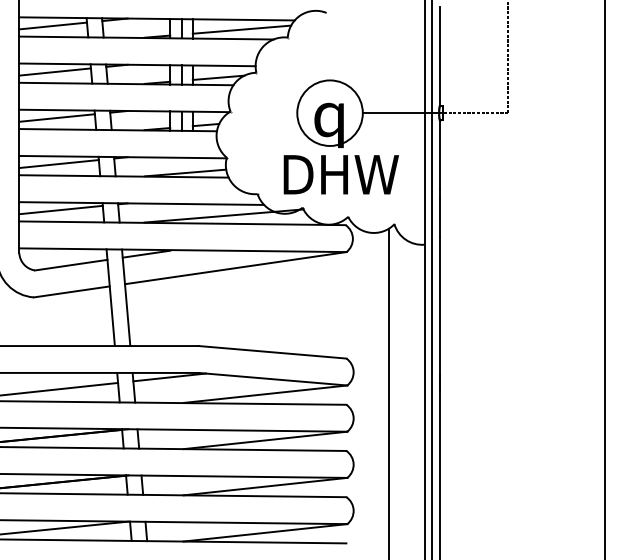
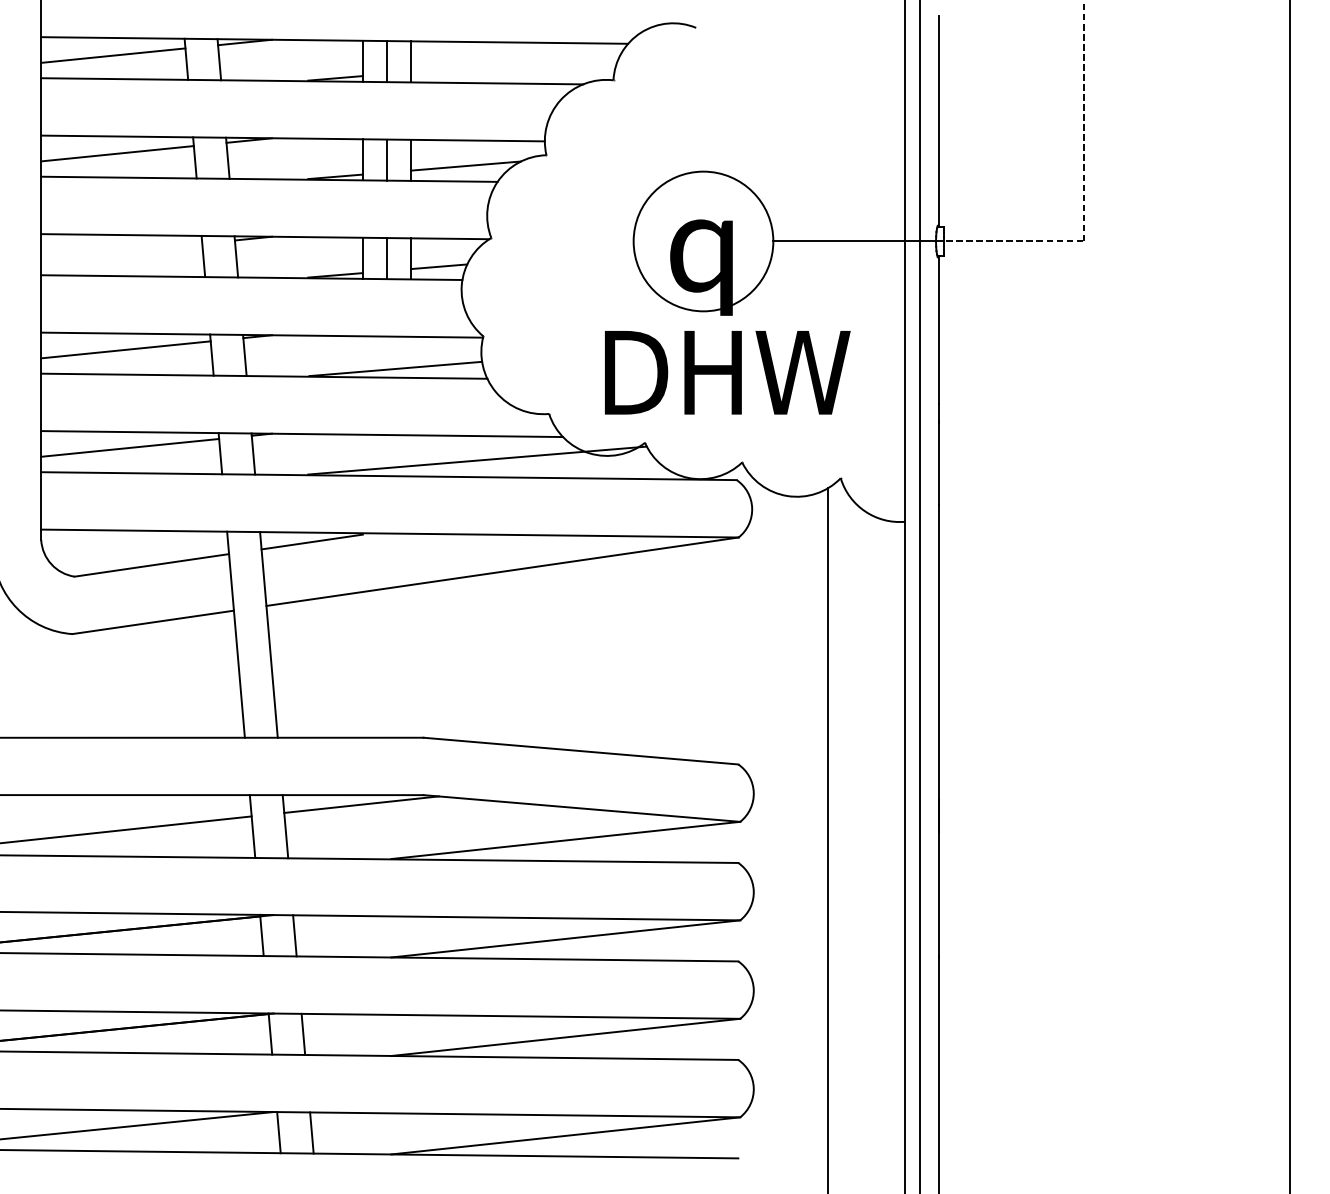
line: (241, 29) -> (514, 63), removed
line: (56, 117) -> (120, 250), removed

